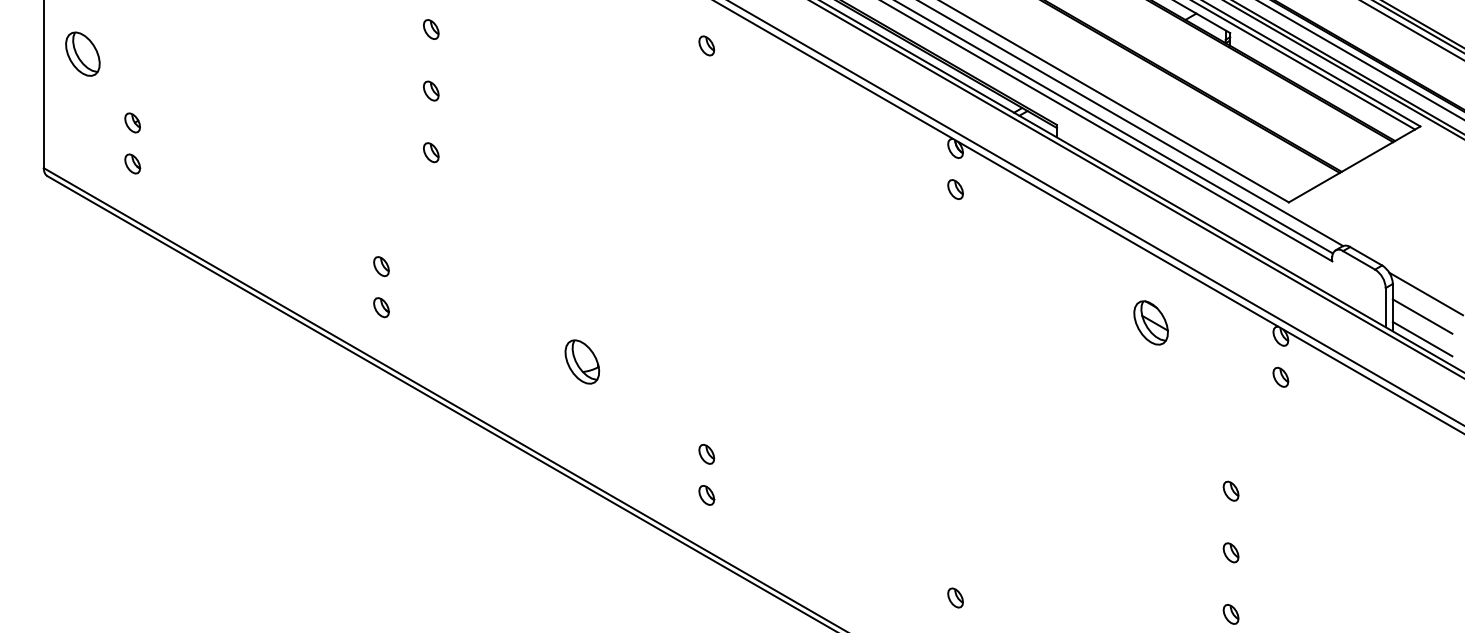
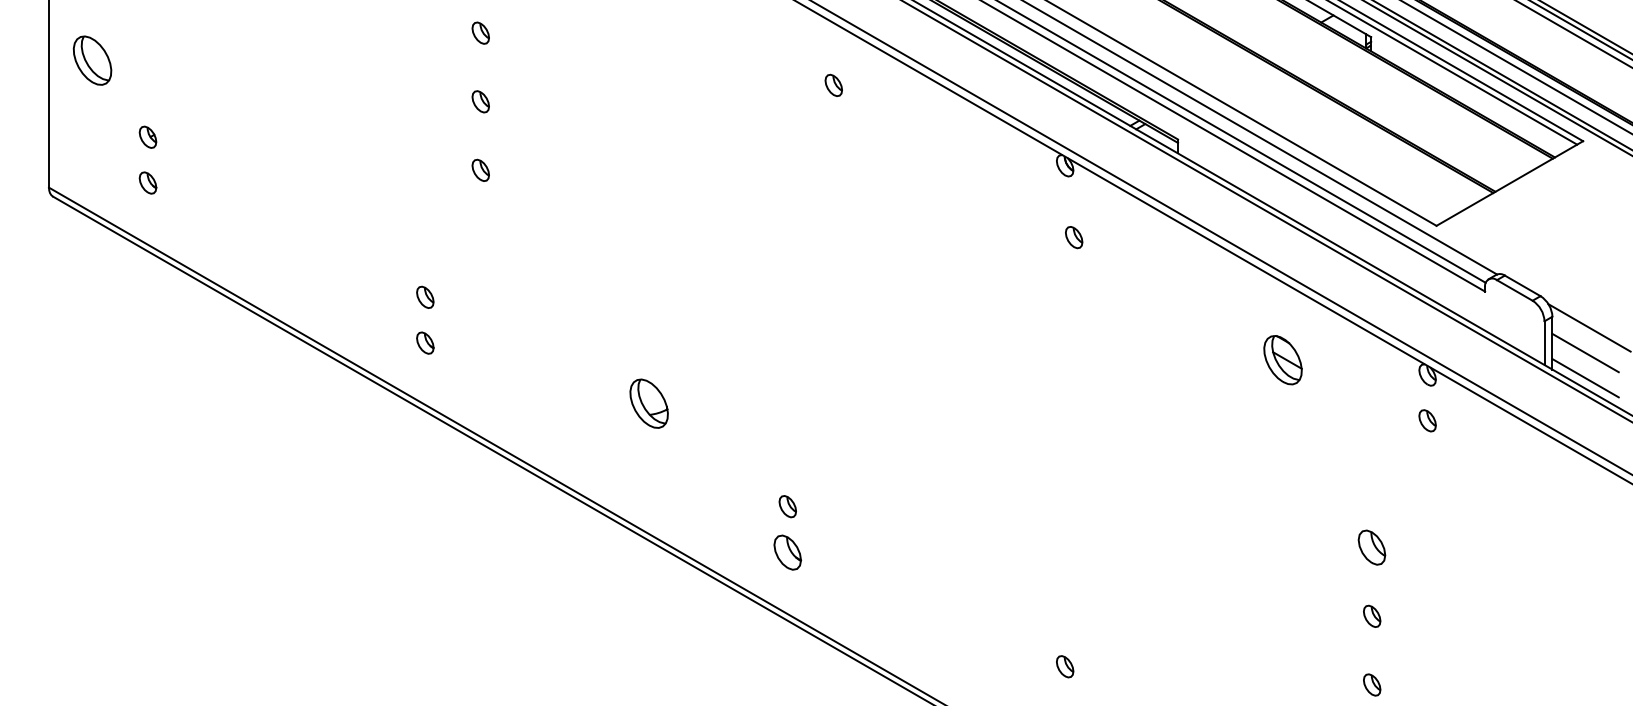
part: (706, 45) -> (833, 84), moved
part: (955, 189) -> (1074, 237), moved
part: (1231, 491) -> (1372, 547), size x1.6
part: (706, 494) -> (787, 551), size x1.6

